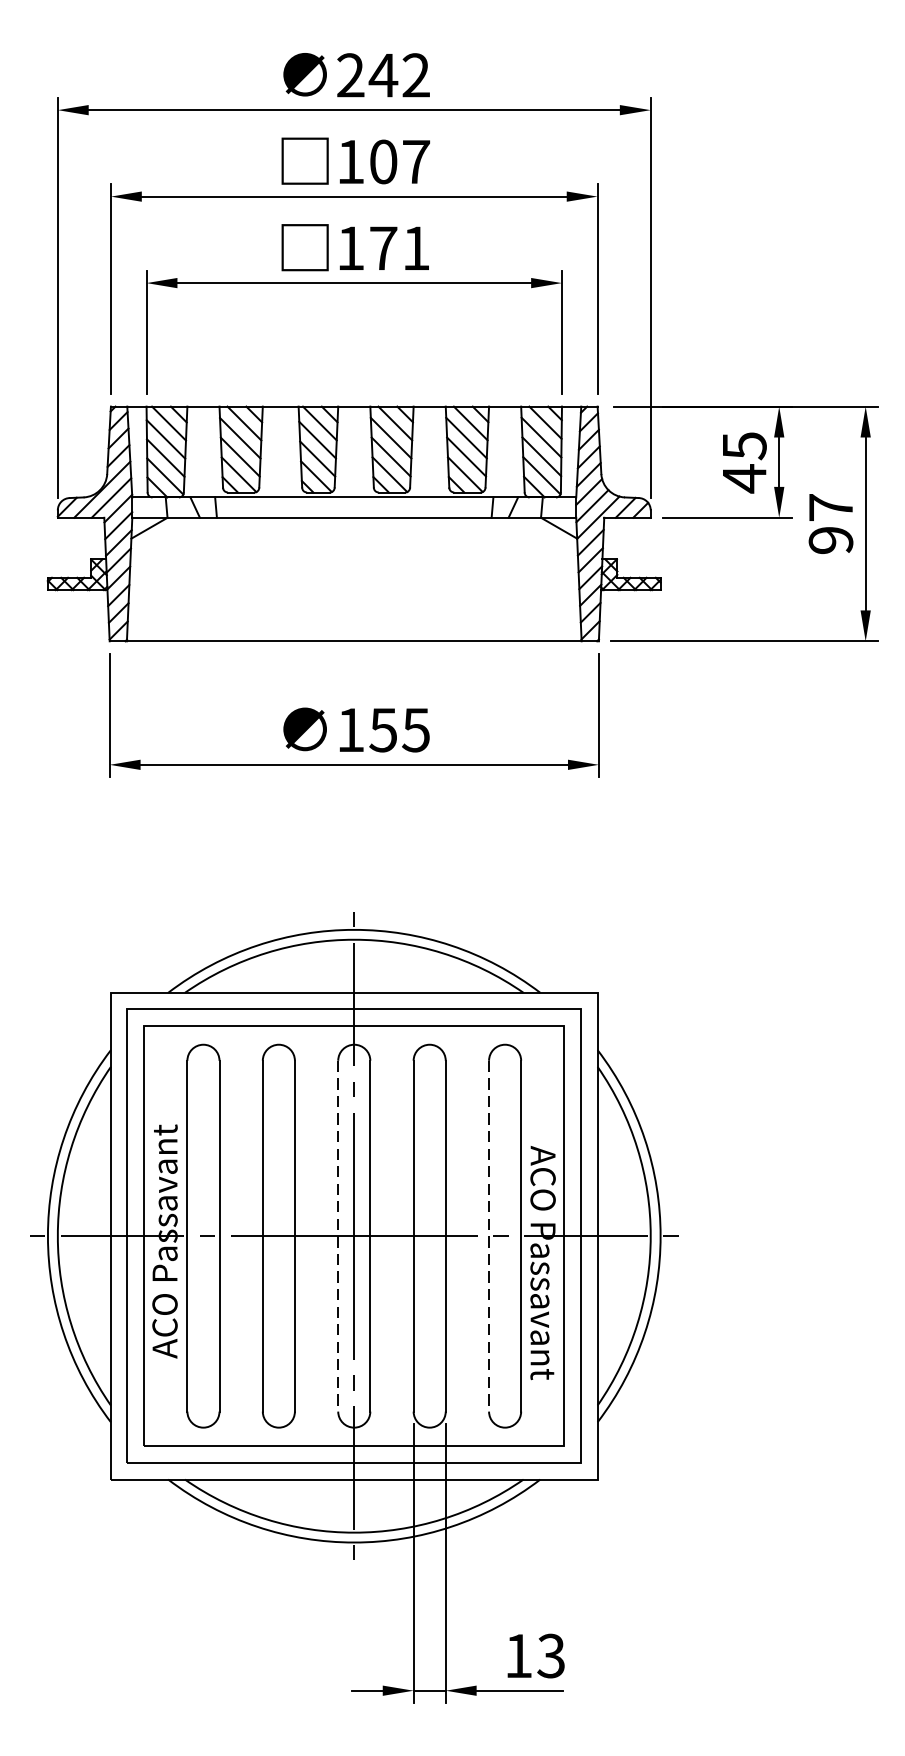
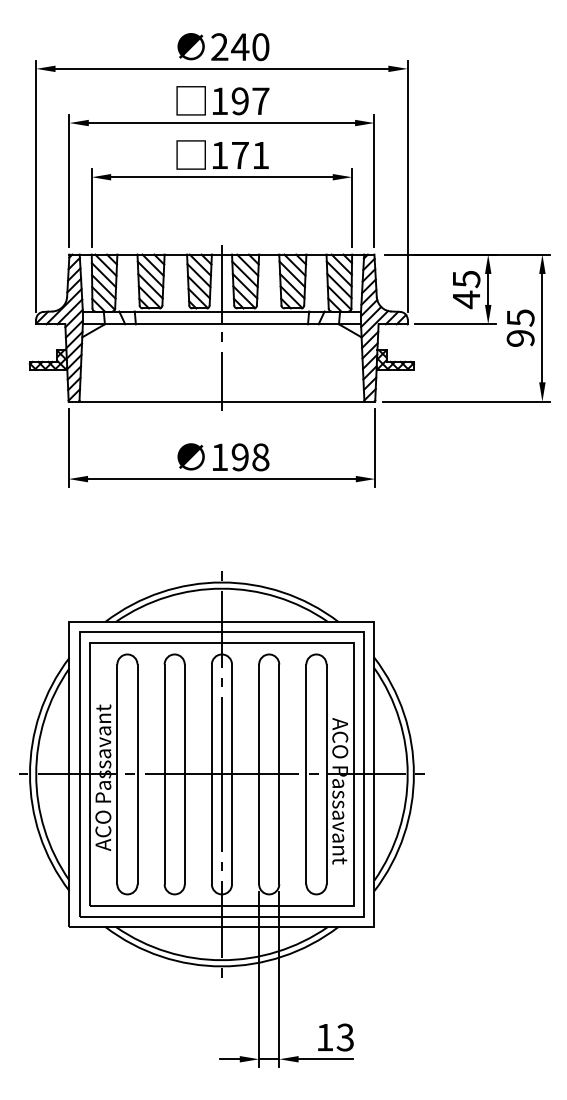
text: (415, 76) -> (260, 47), 242 -> 240
text: (382, 162) -> (239, 101), 107 -> 197
text: (830, 506) -> (520, 317), 97 -> 95
line: (353, 522) -> (221, 327), added
text: (399, 730) -> (250, 457), 155 -> 198
line: (337, 1236) -> (211, 774), dashed -> solid
line: (489, 1236) -> (306, 774), dashed -> solid

